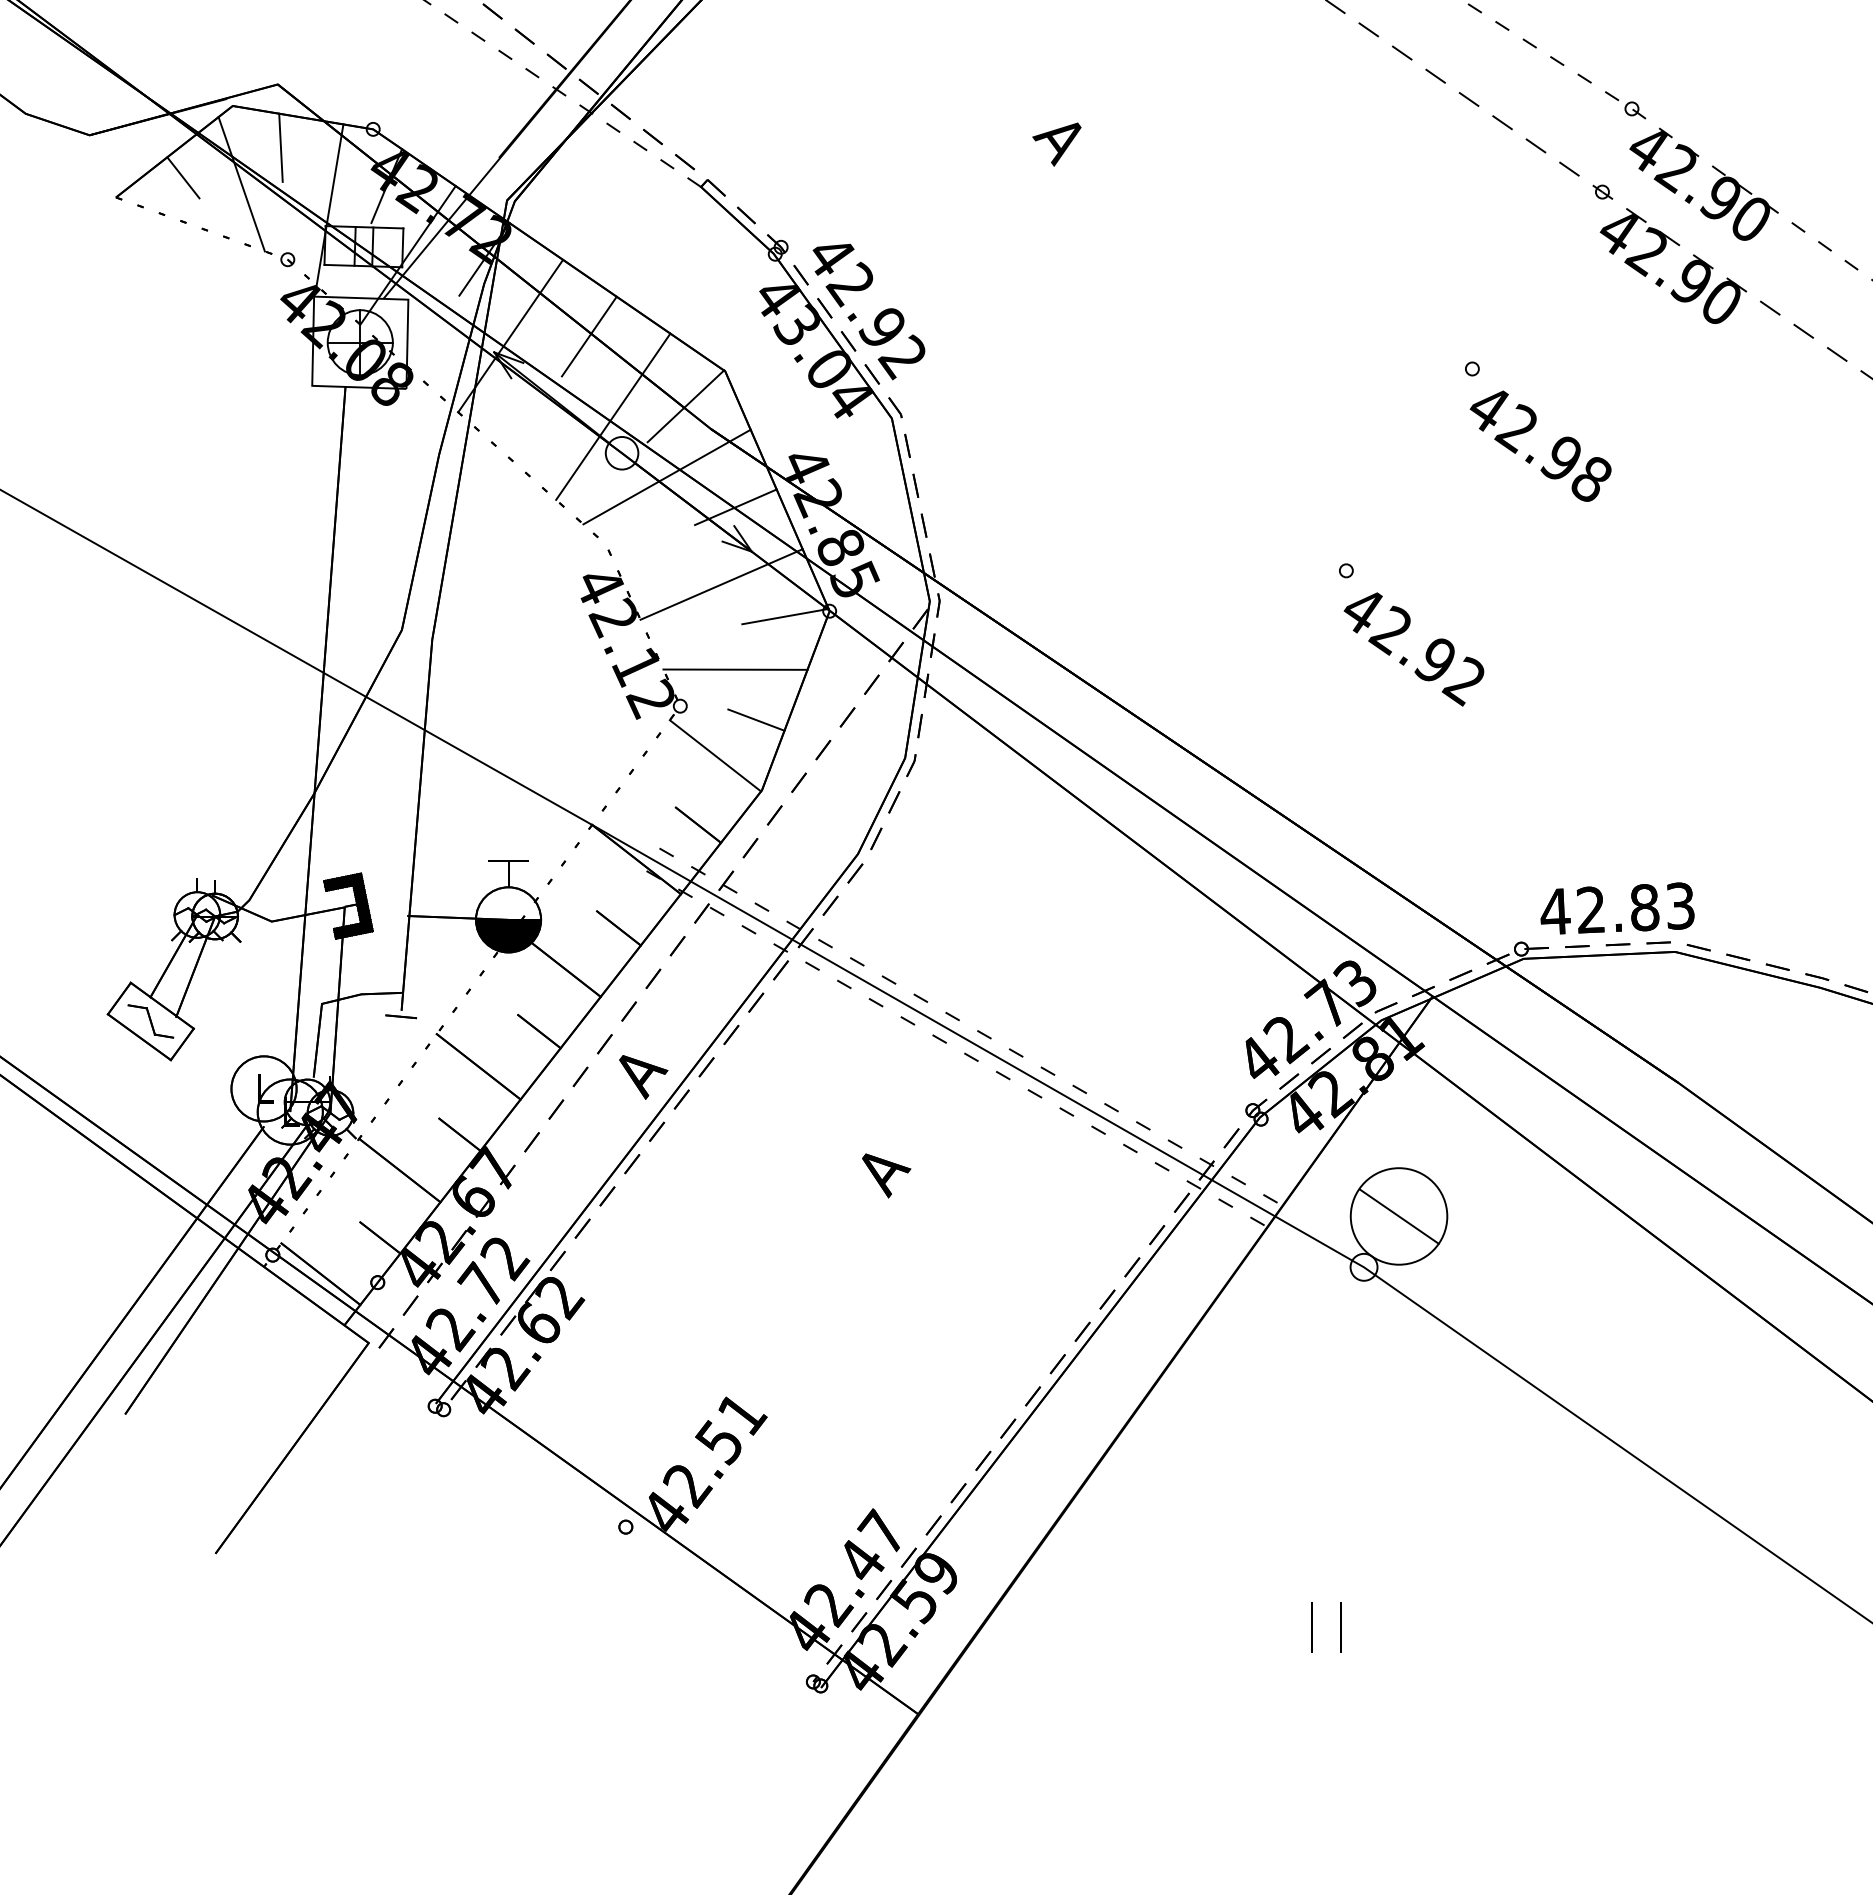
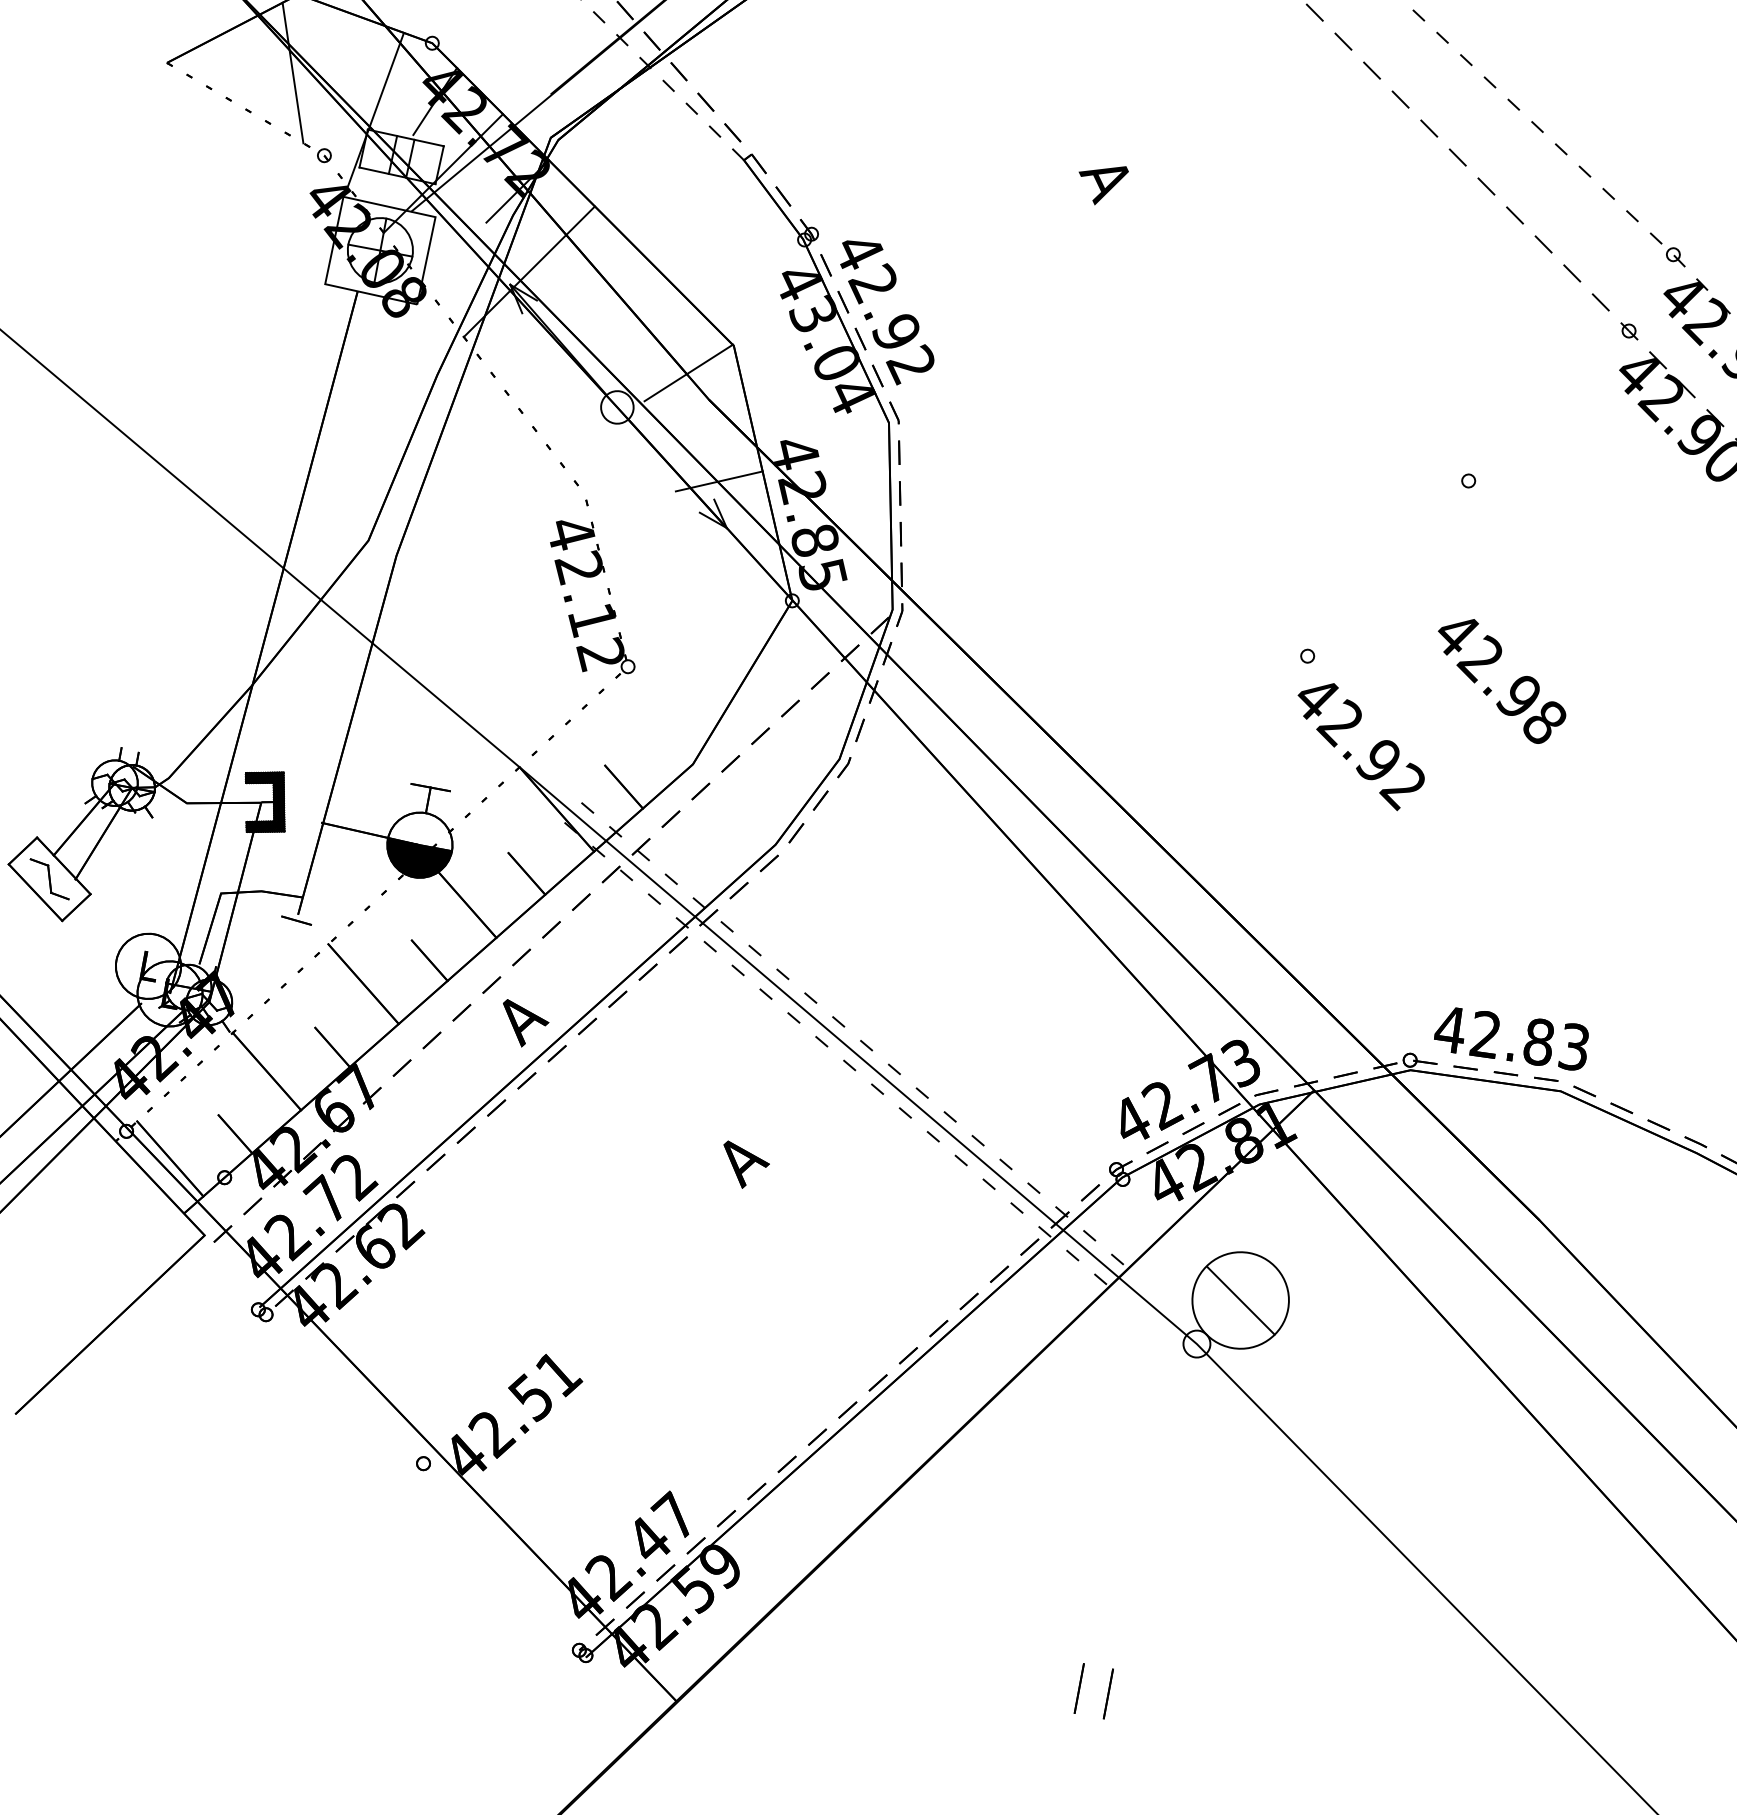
line: (280, 147) -> (337, 44), removed
line: (183, 177) -> (237, 55), removed
line: (588, 336) -> (605, 286), removed
line: (613, 416) -> (615, 369), removed
text: (1540, 445) -> (1500, 679), moved
line: (666, 476) -> (656, 438), removed
line: (721, 584) -> (690, 554), removed
line: (785, 616) -> (747, 597), removed
line: (735, 669) -> (689, 640), removed
line: (756, 719) -> (700, 693), removed
line: (715, 755) -> (653, 721), removed

